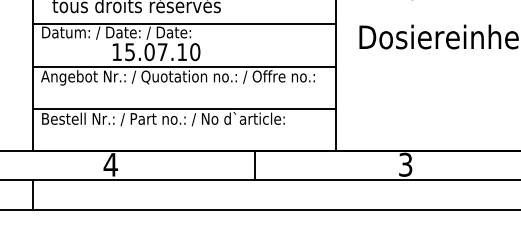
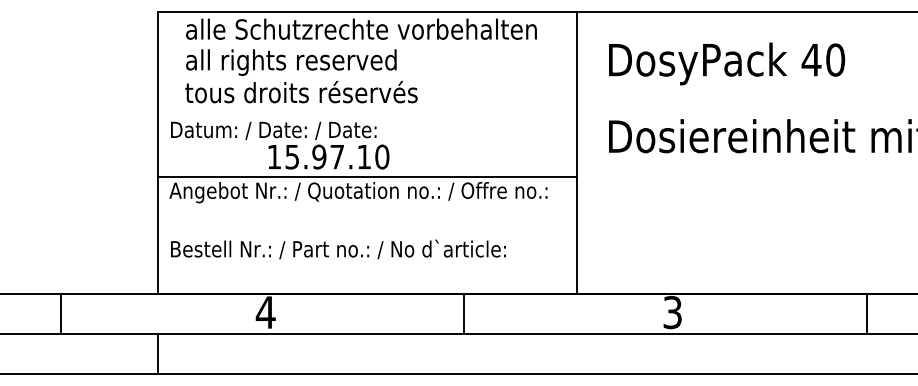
line: (184, 24) -> (367, 118), removed
text: (149, 51) -> (319, 156), 15.07.10 -> 15.97.10
line: (184, 108) -> (367, 235), removed

